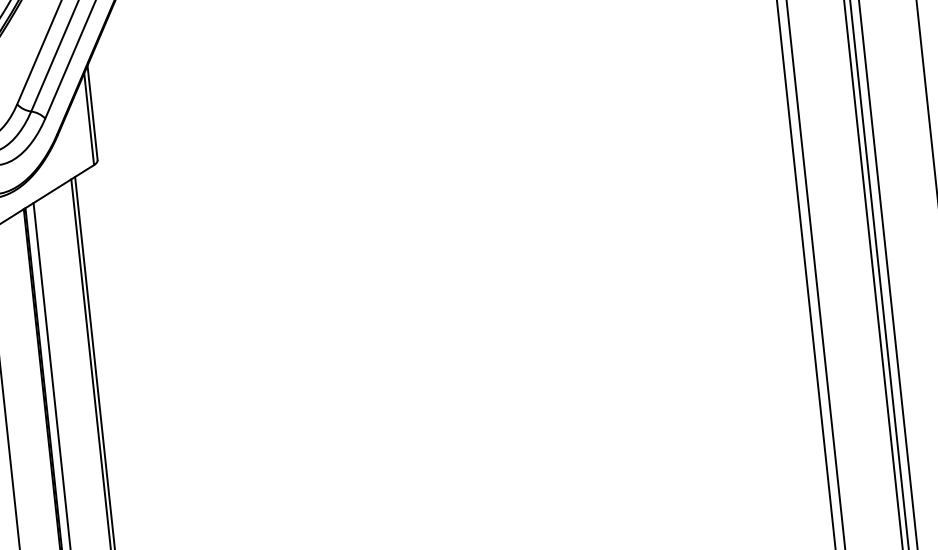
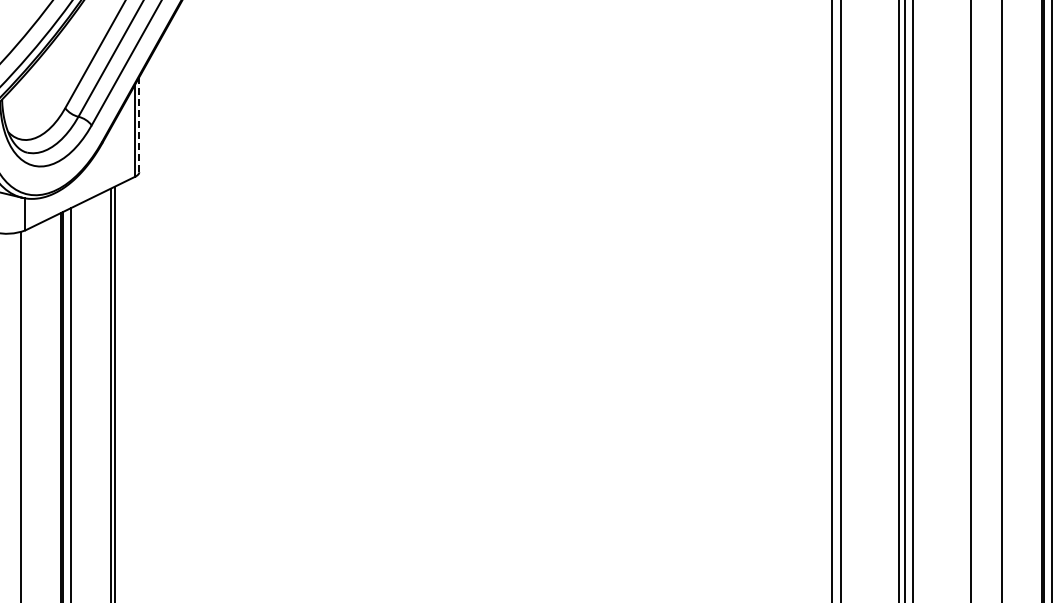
line: (92, 112) -> (139, 124), solid -> dashed

